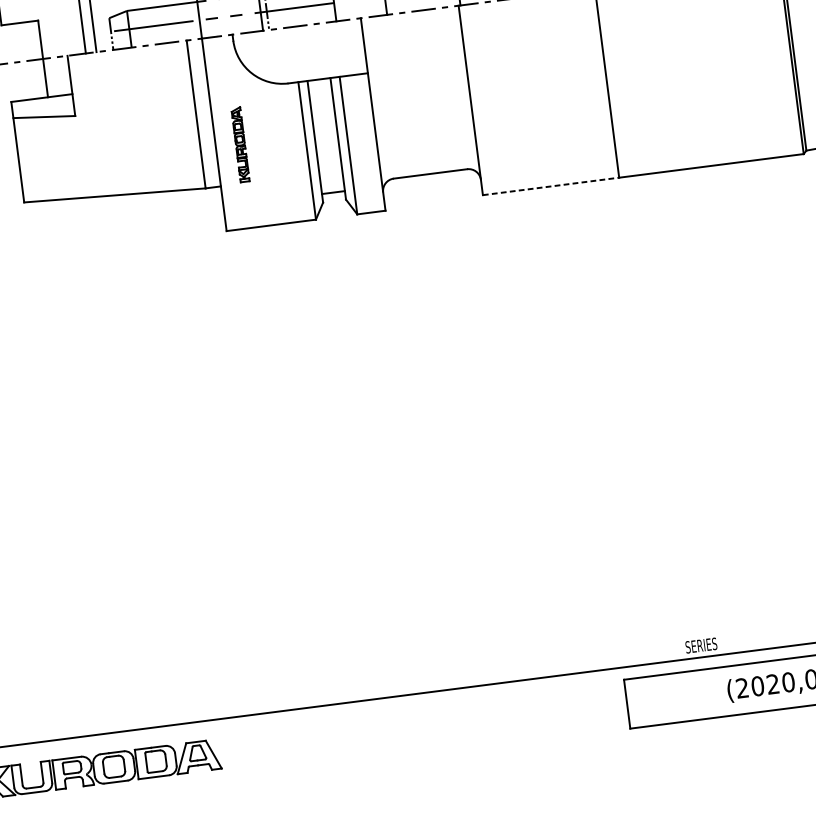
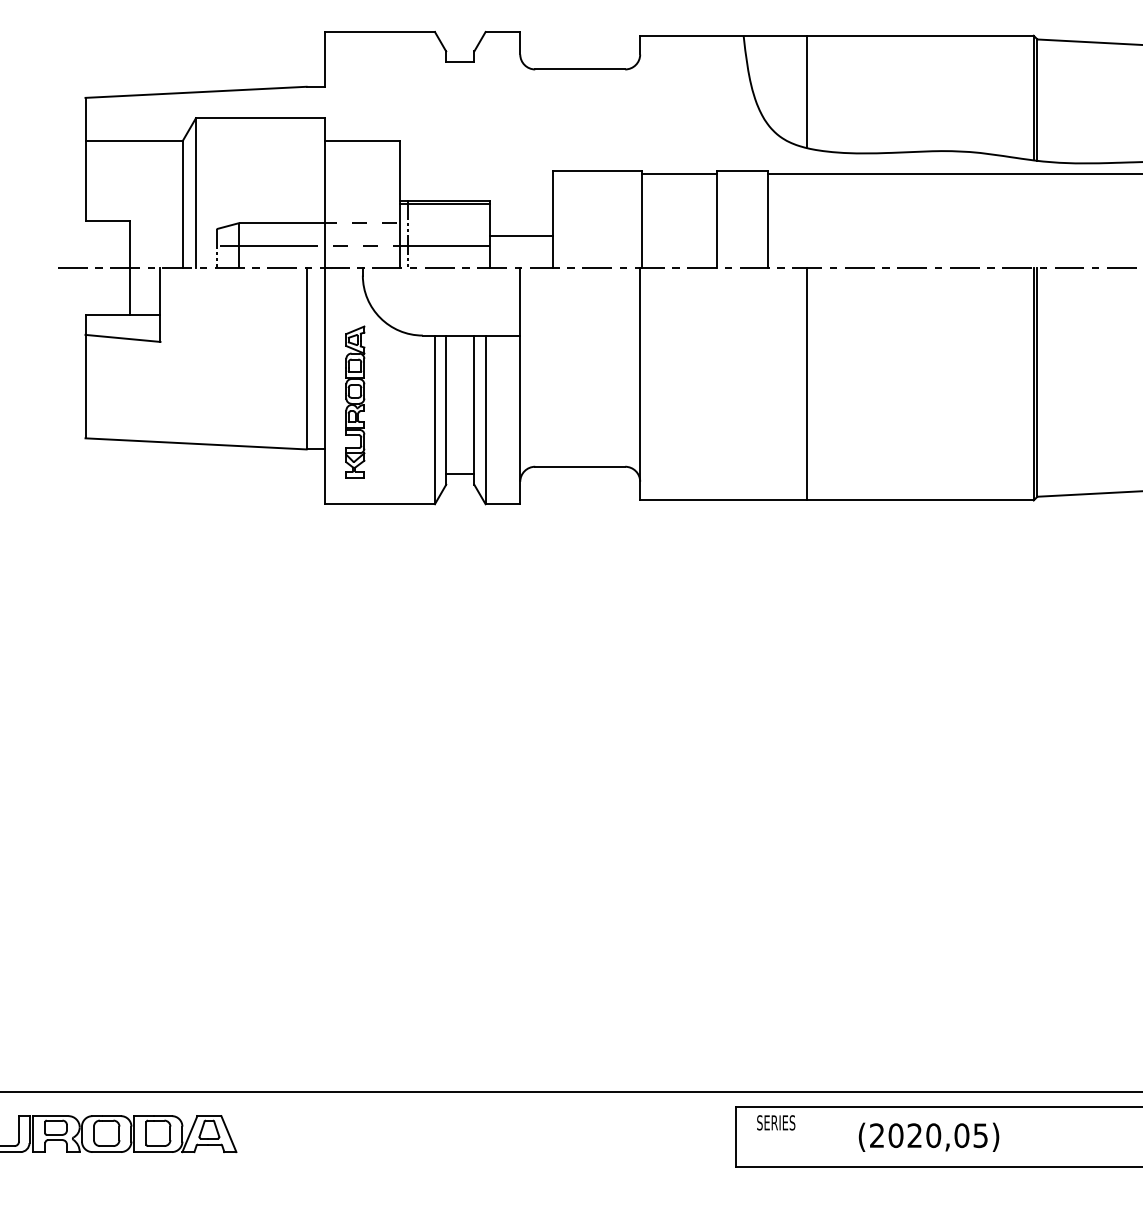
part: (240, 144) -> (355, 401), size x1.67
line: (550, 186) -> (723, 500), dashed -> solid
text: (701, 645) -> (776, 1122), moved

